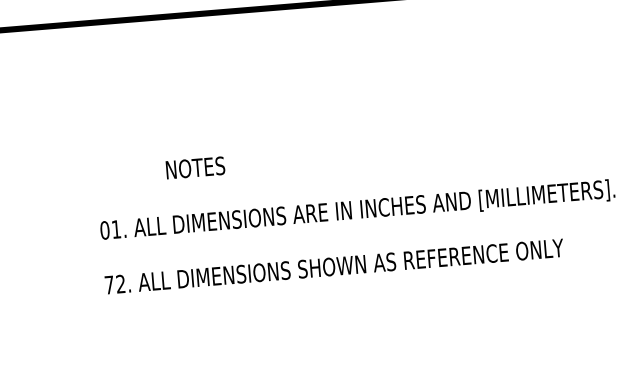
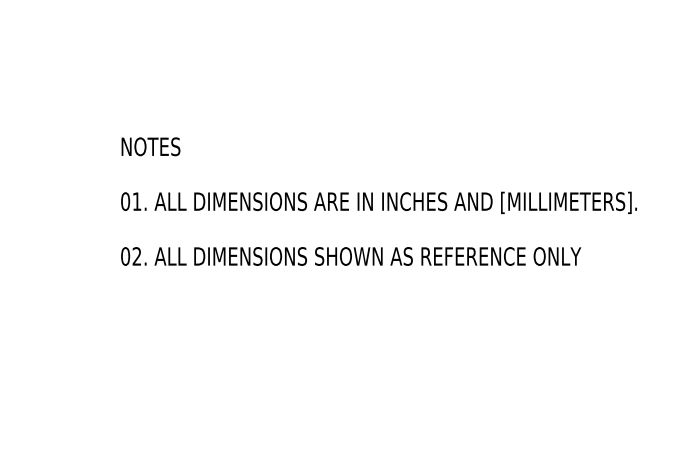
text: (195, 167) -> (150, 146), moved
text: (109, 285) -> (125, 256), 72. -> 02.

